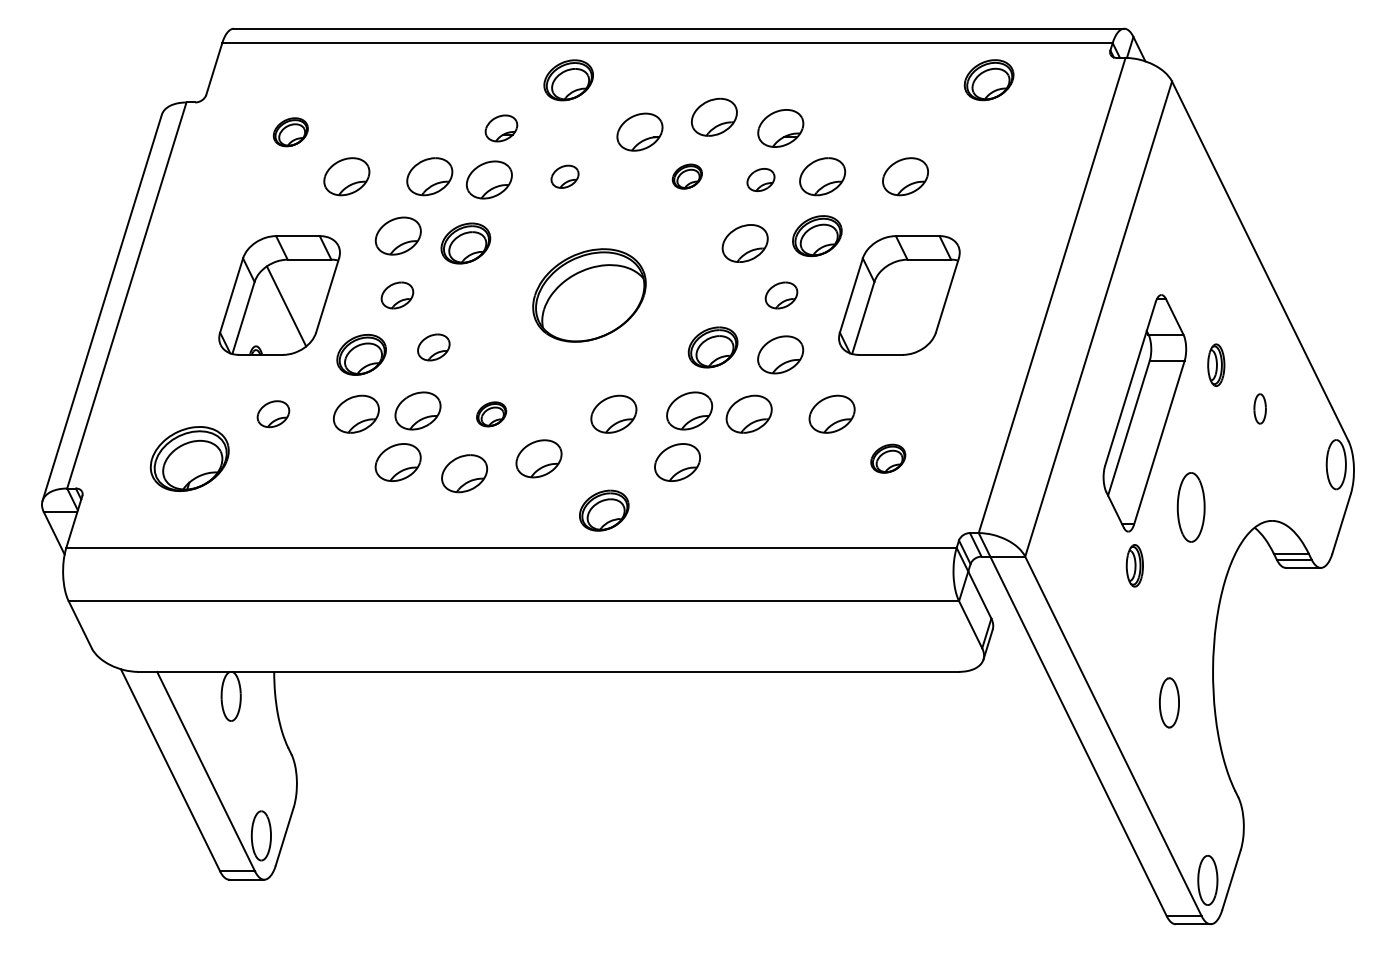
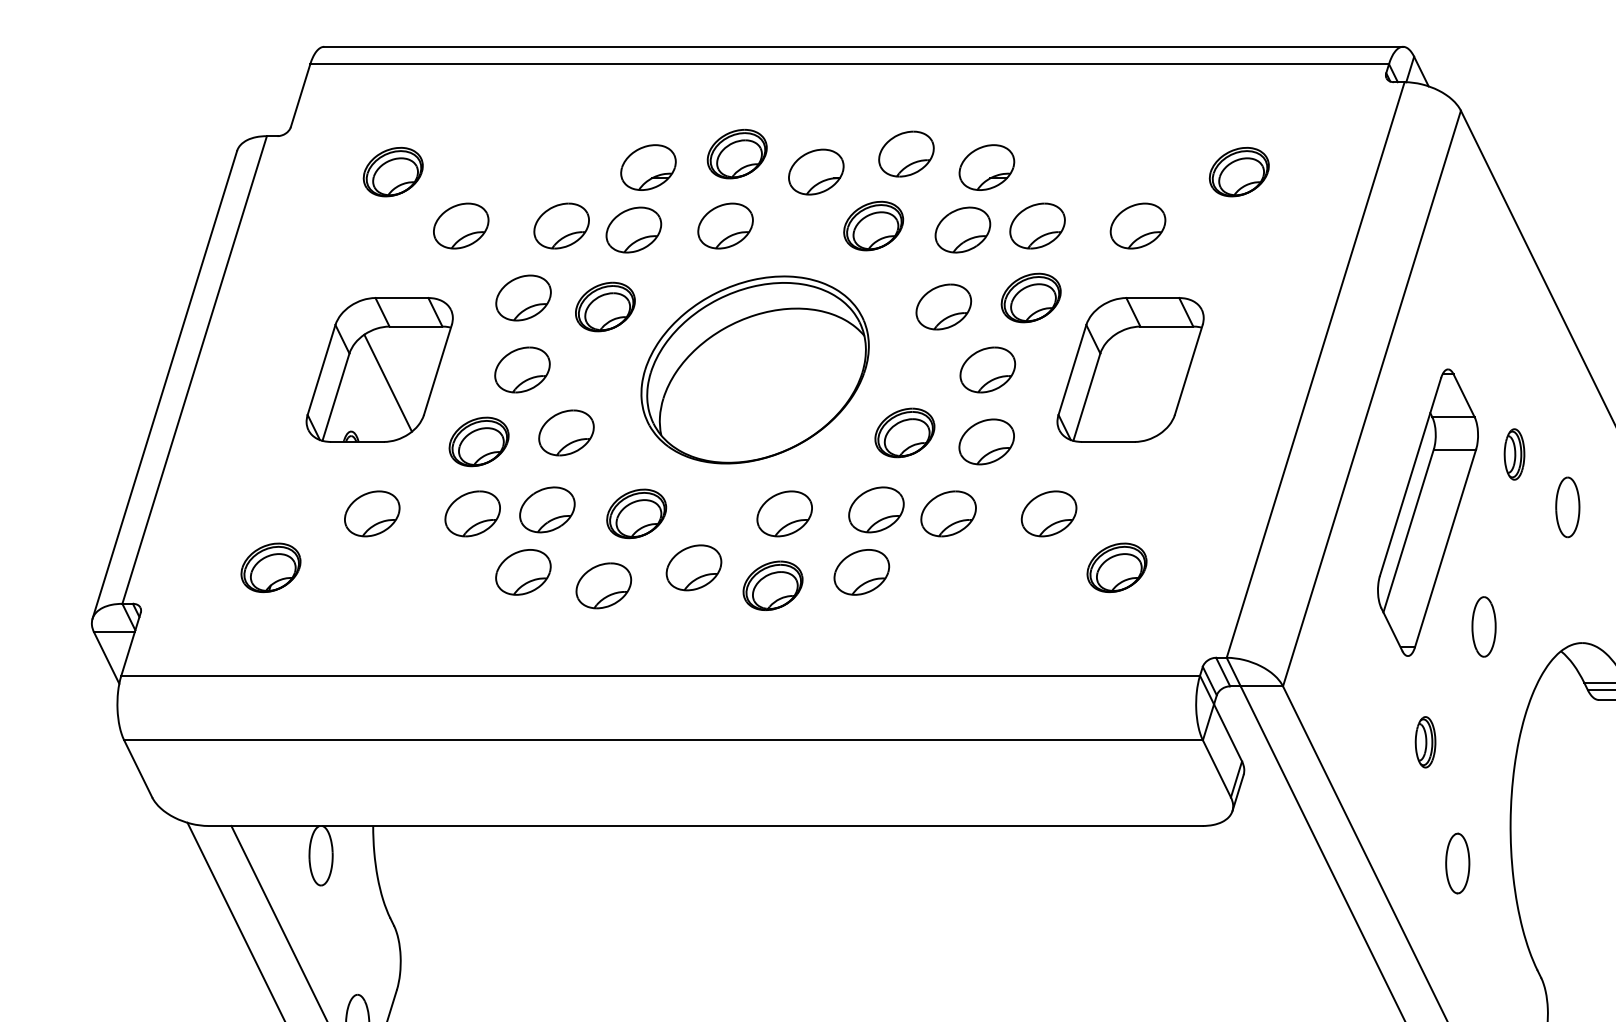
part: (568, 80) -> (736, 154), moved
part: (988, 80) -> (1238, 172), moved
part: (501, 128) -> (648, 167), size x1.43
part: (290, 132) -> (392, 172), size x1.43
part: (564, 176) -> (724, 225), size x1.67
part: (687, 176) -> (873, 225), size x1.67
part: (760, 179) -> (962, 229), size x1.67
part: (397, 295) -> (522, 369), size x1.43
part: (589, 295) -> (755, 369), size x1.67
part: (781, 295) -> (987, 369), size x1.43
part: (433, 347) -> (566, 432), size x1.43
part: (1259, 408) -> (1566, 506), size x1.67
part: (273, 413) -> (372, 512), size x1.43
part: (491, 414) -> (636, 514), size x1.67
part: (189, 458) -> (270, 567), size x0.62
part: (888, 458) -> (1117, 567), size x1.43
part: (1190, 507) -> (1483, 626), size x0.71
part: (604, 510) -> (773, 585), moved
part: (1134, 565) -> (1425, 741), moved

